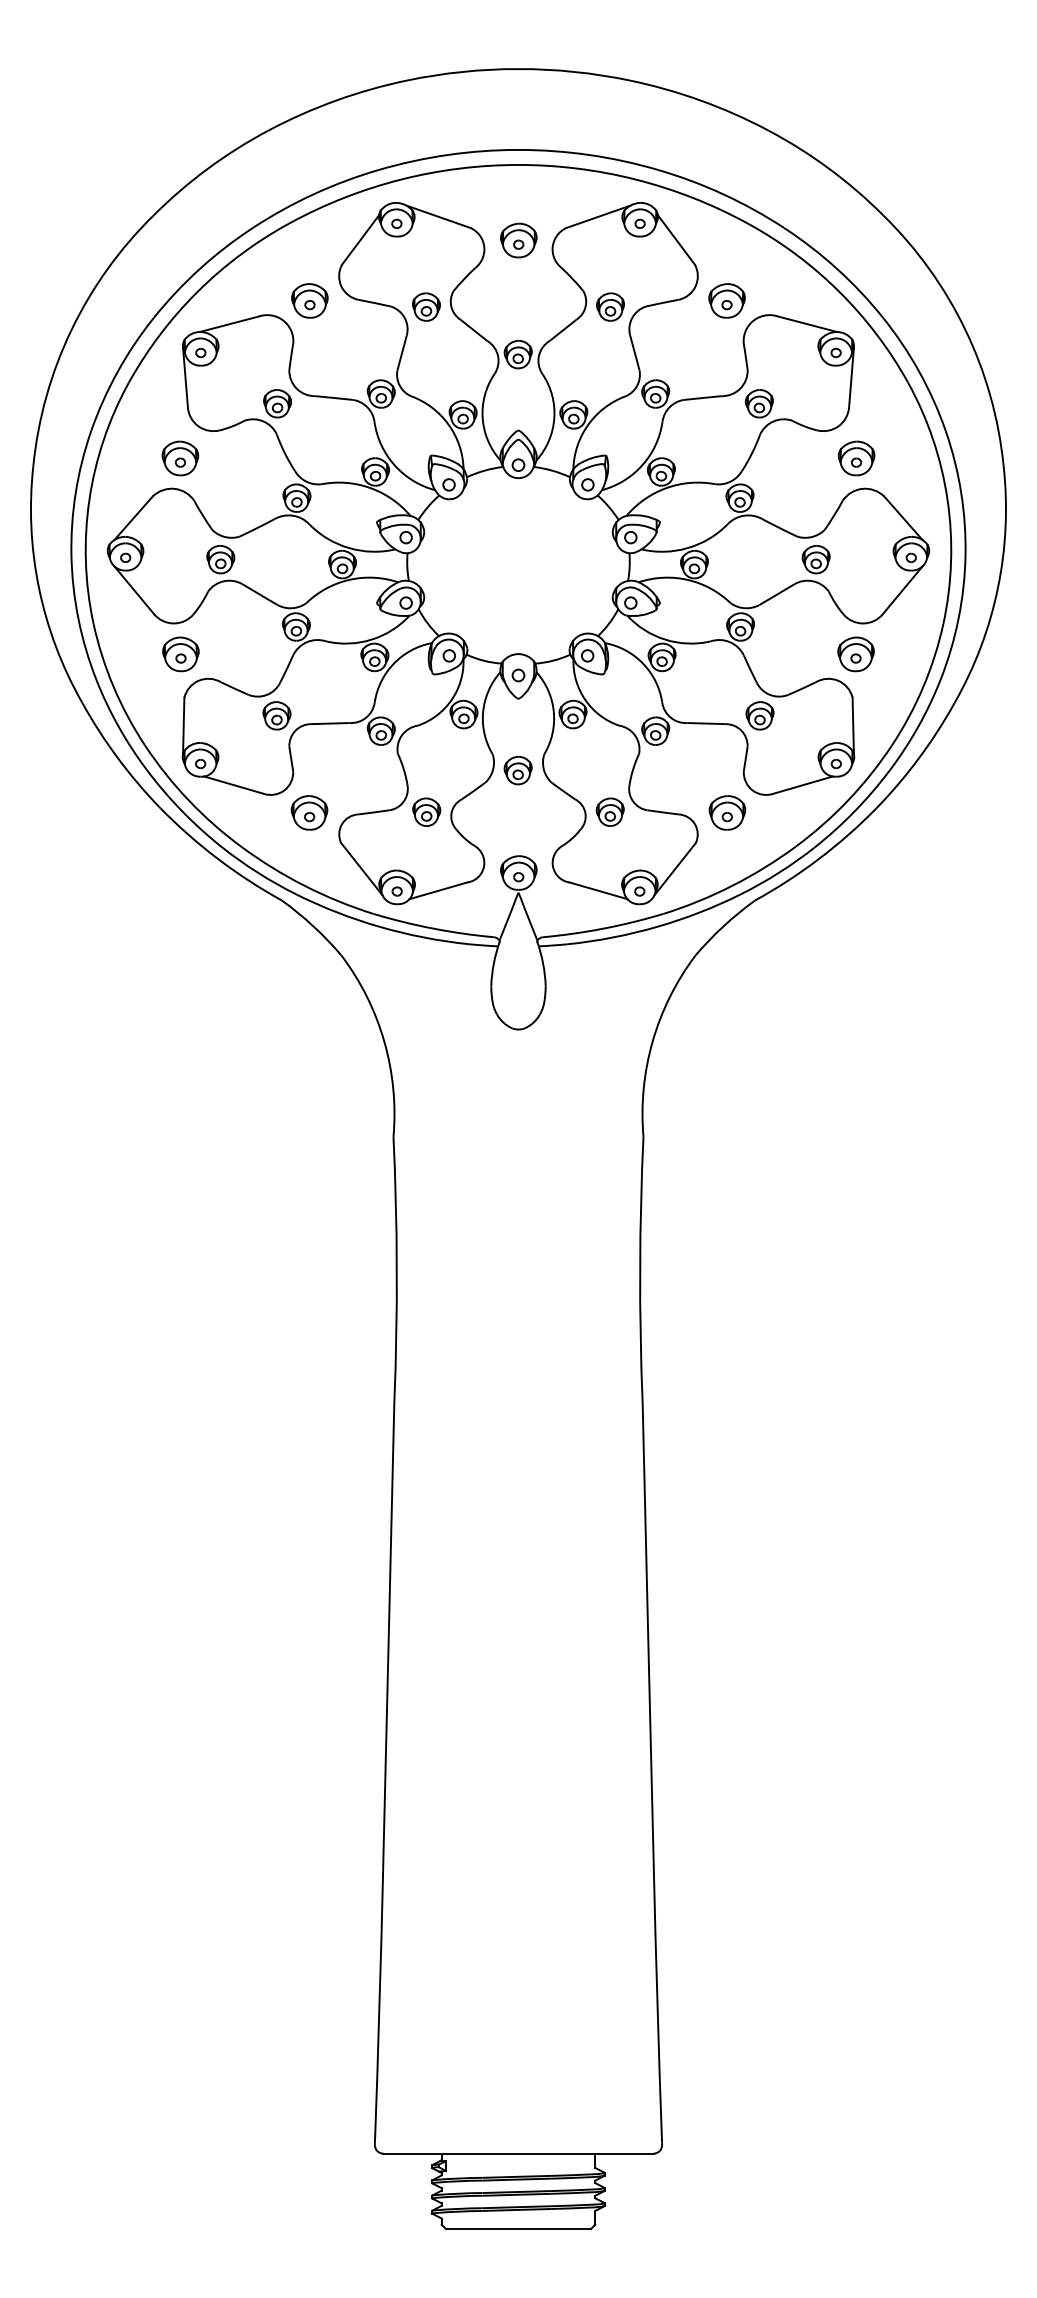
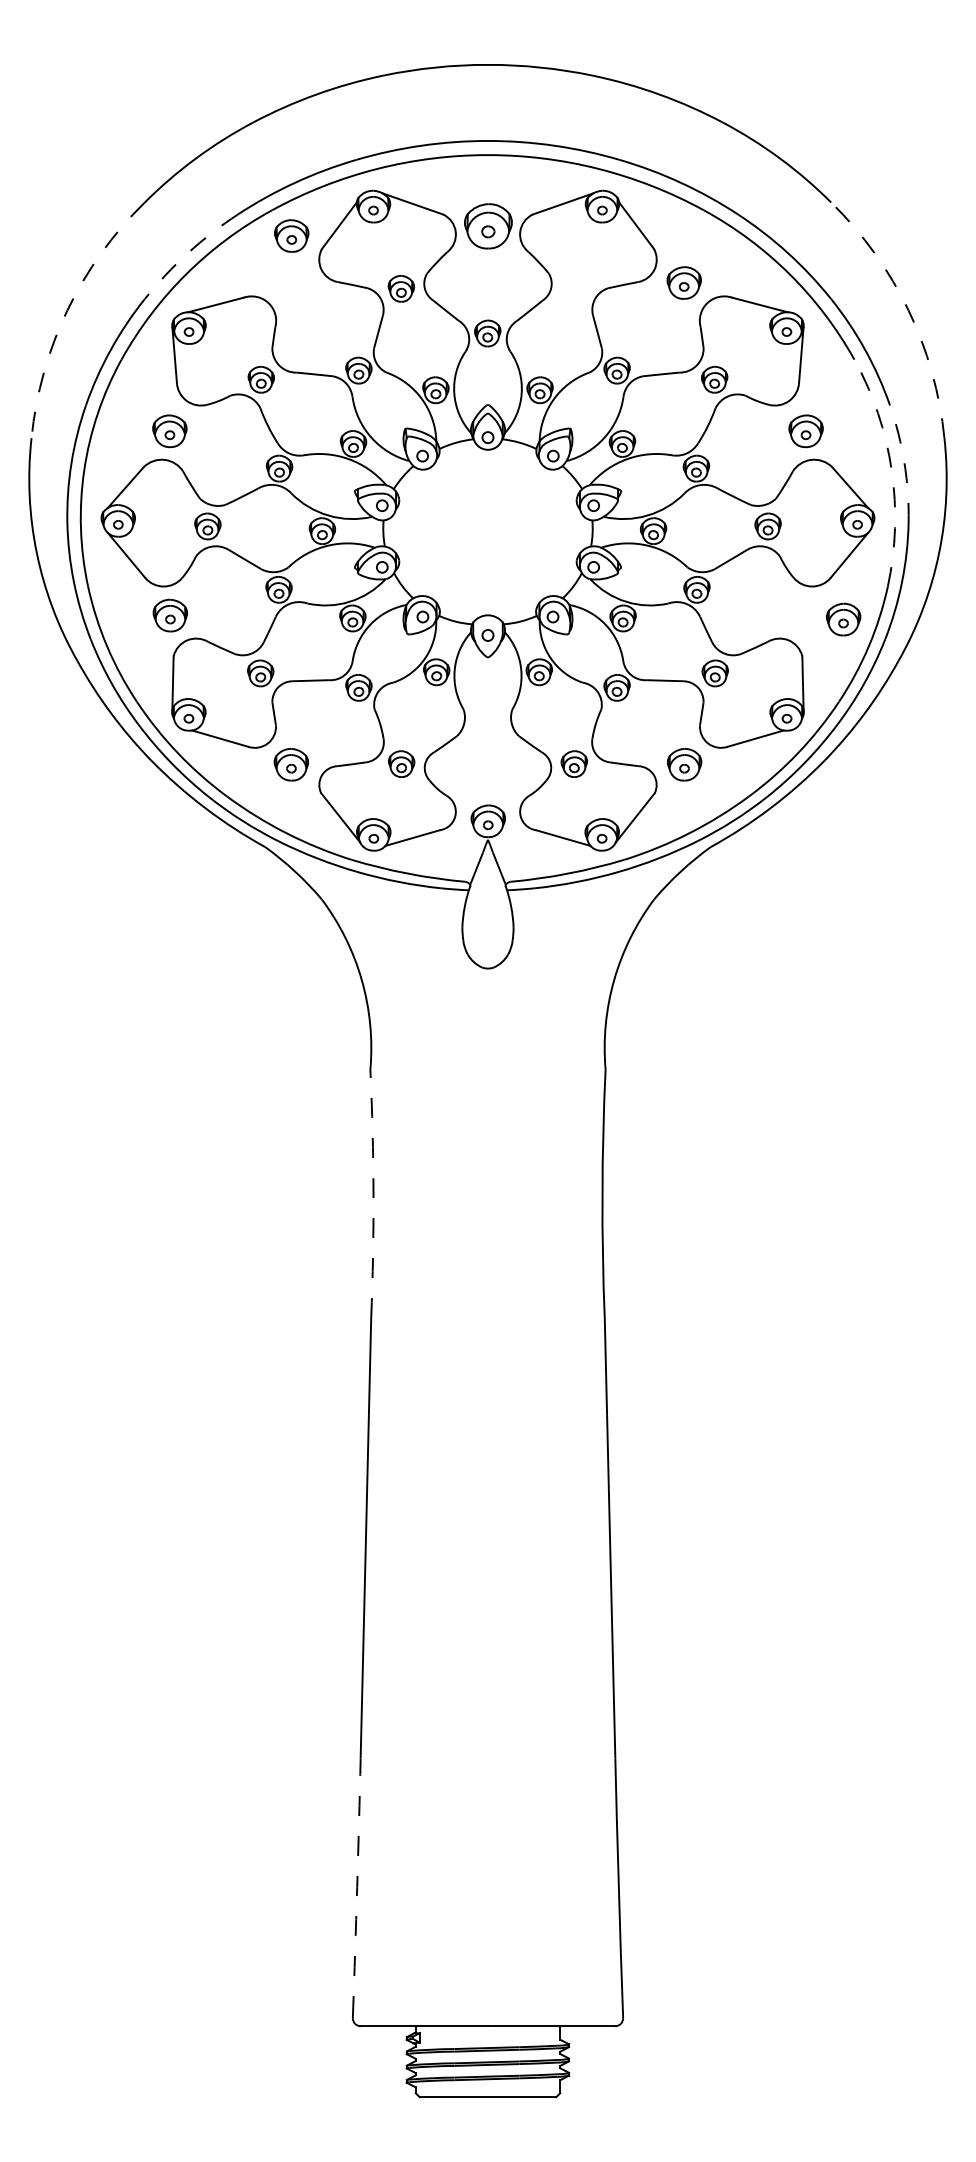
part: (517, 239) -> (487, 225), size x1.4
arc: (200, 268) -> (188, 252), solid -> dashed
part: (309, 300) -> (291, 235), moved
part: (610, 306) -> (574, 288), removed
arc: (71, 330) -> (67, 310), solid -> dashed
arc: (965, 330) -> (908, 310), solid -> dashed
arc: (961, 492) -> (904, 463), solid -> dashed
arc: (947, 500) -> (891, 470), solid -> dashed
part: (855, 654) -> (843, 619), moved
part: (517, 770) -> (487, 724), removed
arc: (396, 1268) -> (373, 1193), solid -> dashed
arc: (379, 2006) -> (357, 1887), solid -> dashed

